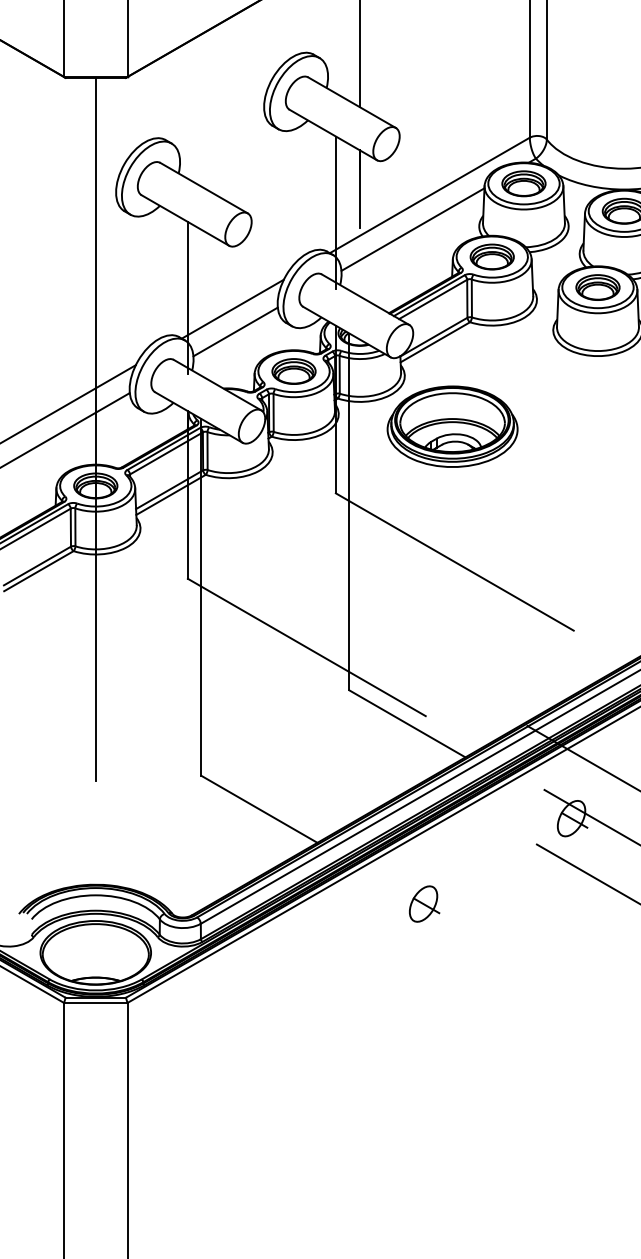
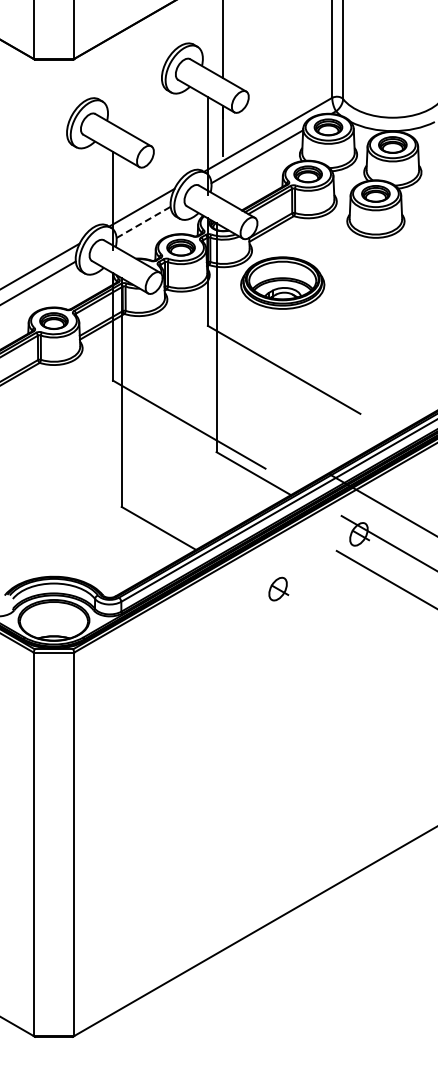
line: (236, 332) -> (144, 222), solid -> dashed
line: (95, 428) -> (53, 284), removed
part: (424, 903) -> (278, 588), moved

